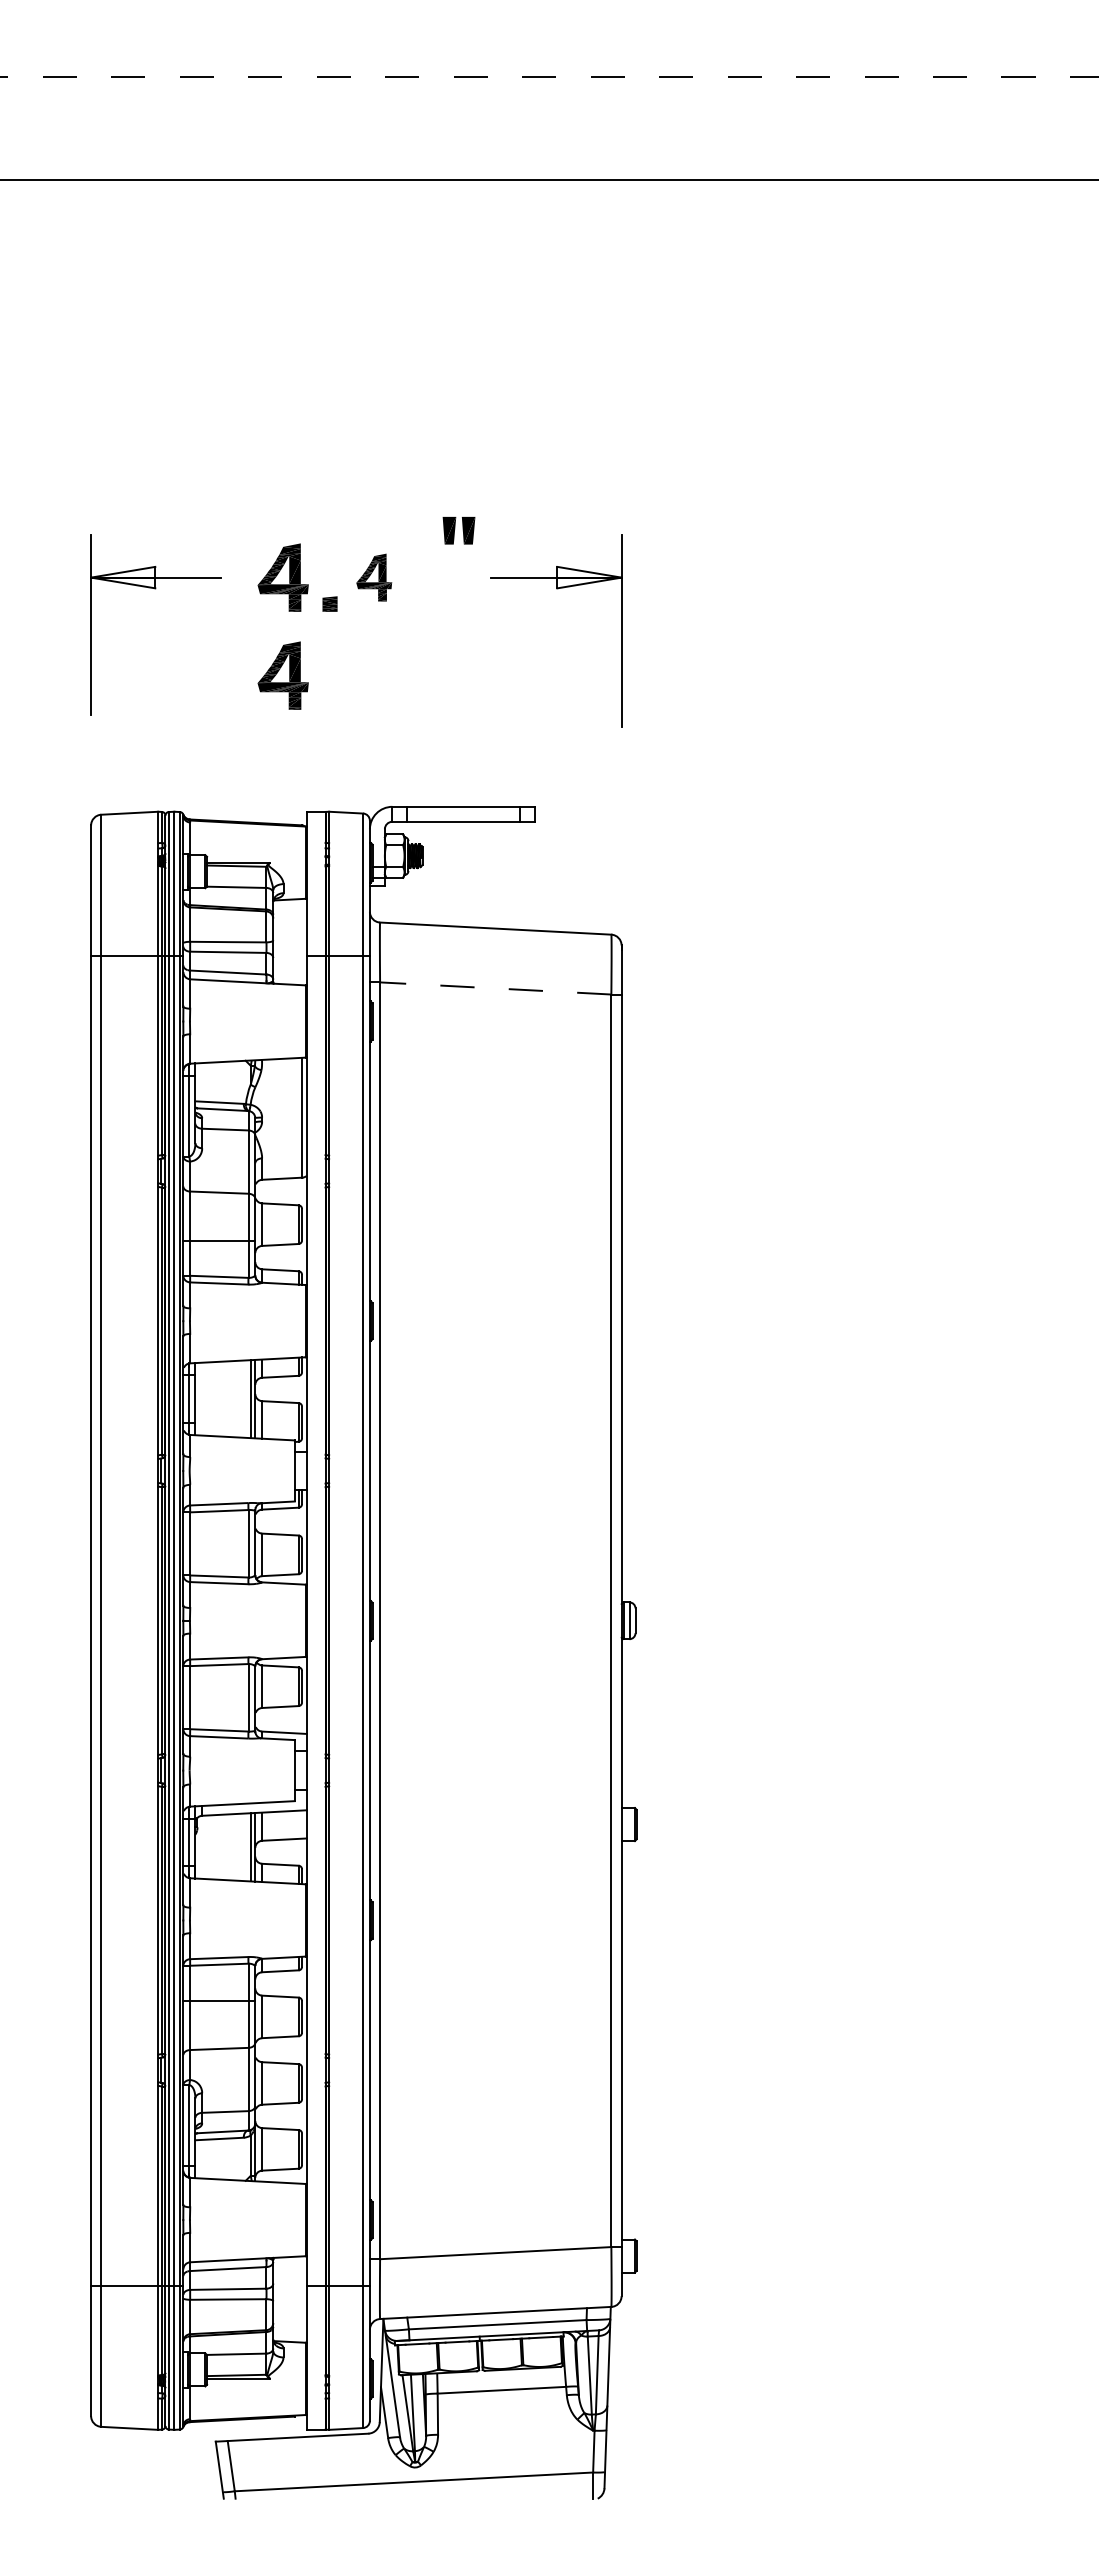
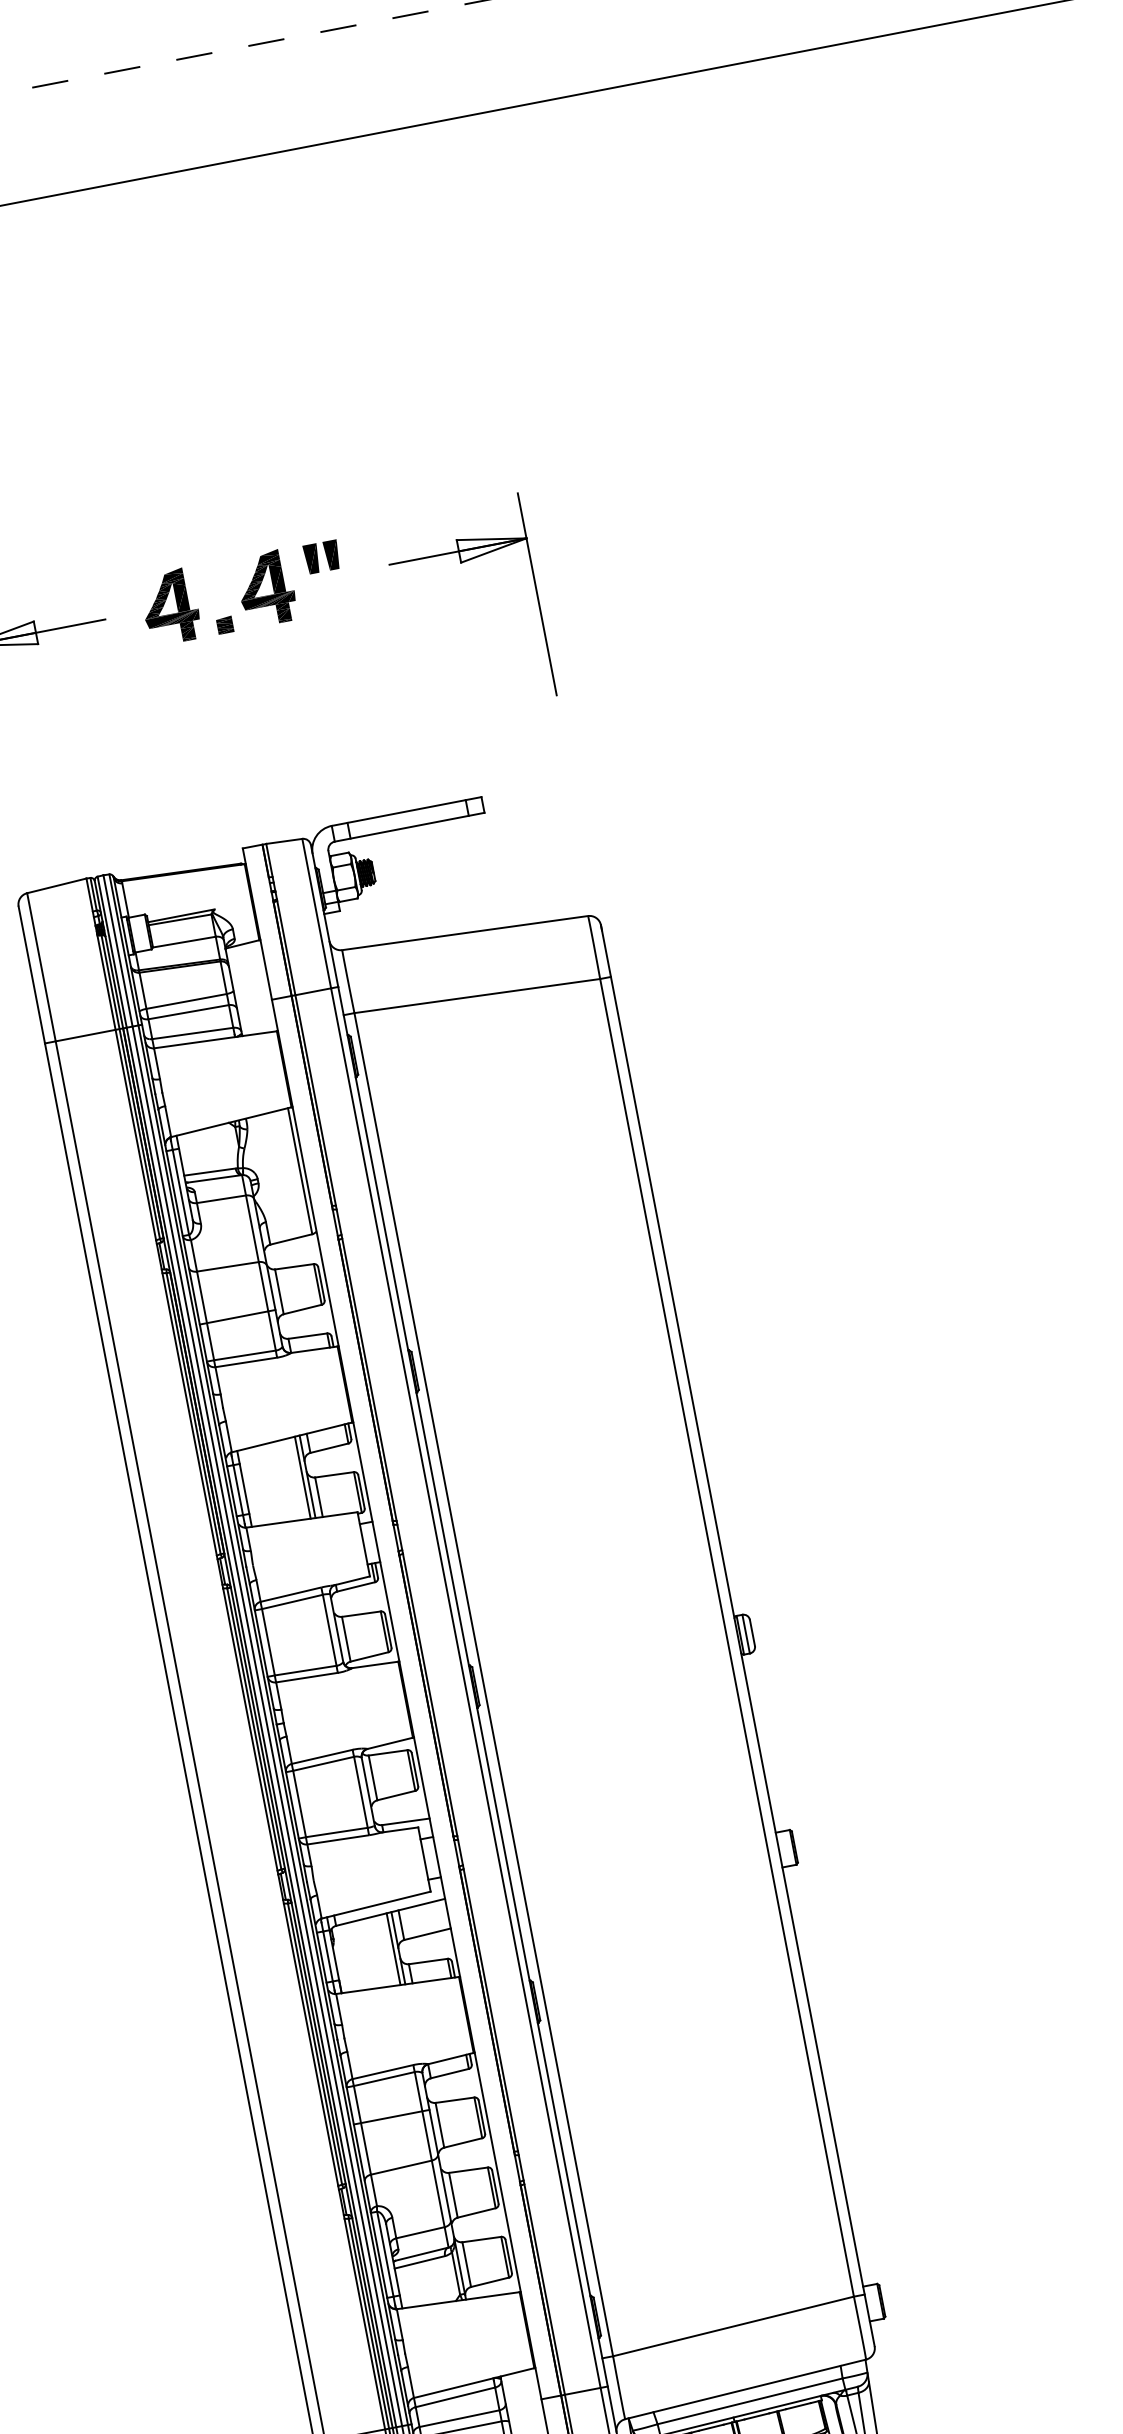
part: (458, 530) -> (321, 556), moved
part: (373, 577) -> (265, 588), size x1.43
part: (282, 675) -> (189, 710), removed
line: (495, 988) -> (477, 996), dashed -> solid

